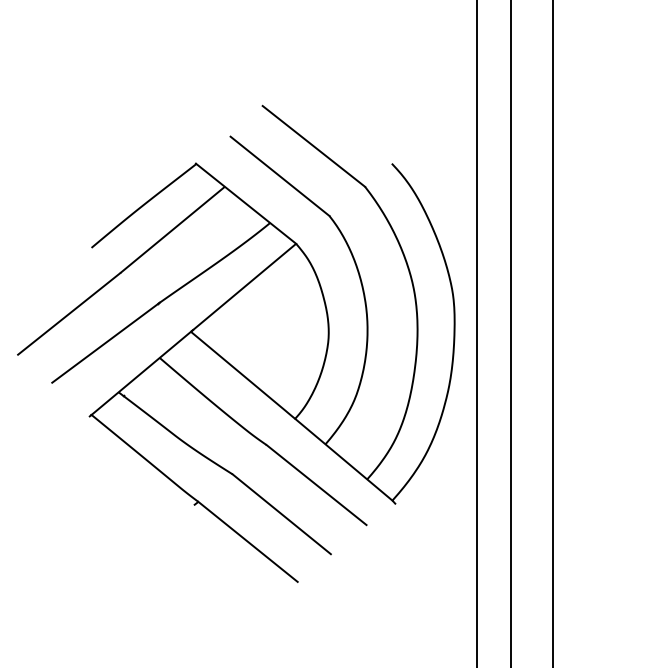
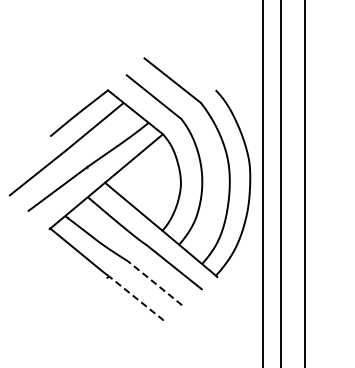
line: (282, 514) -> (155, 283), solid -> dashed
line: (248, 541) -> (136, 298), solid -> dashed

